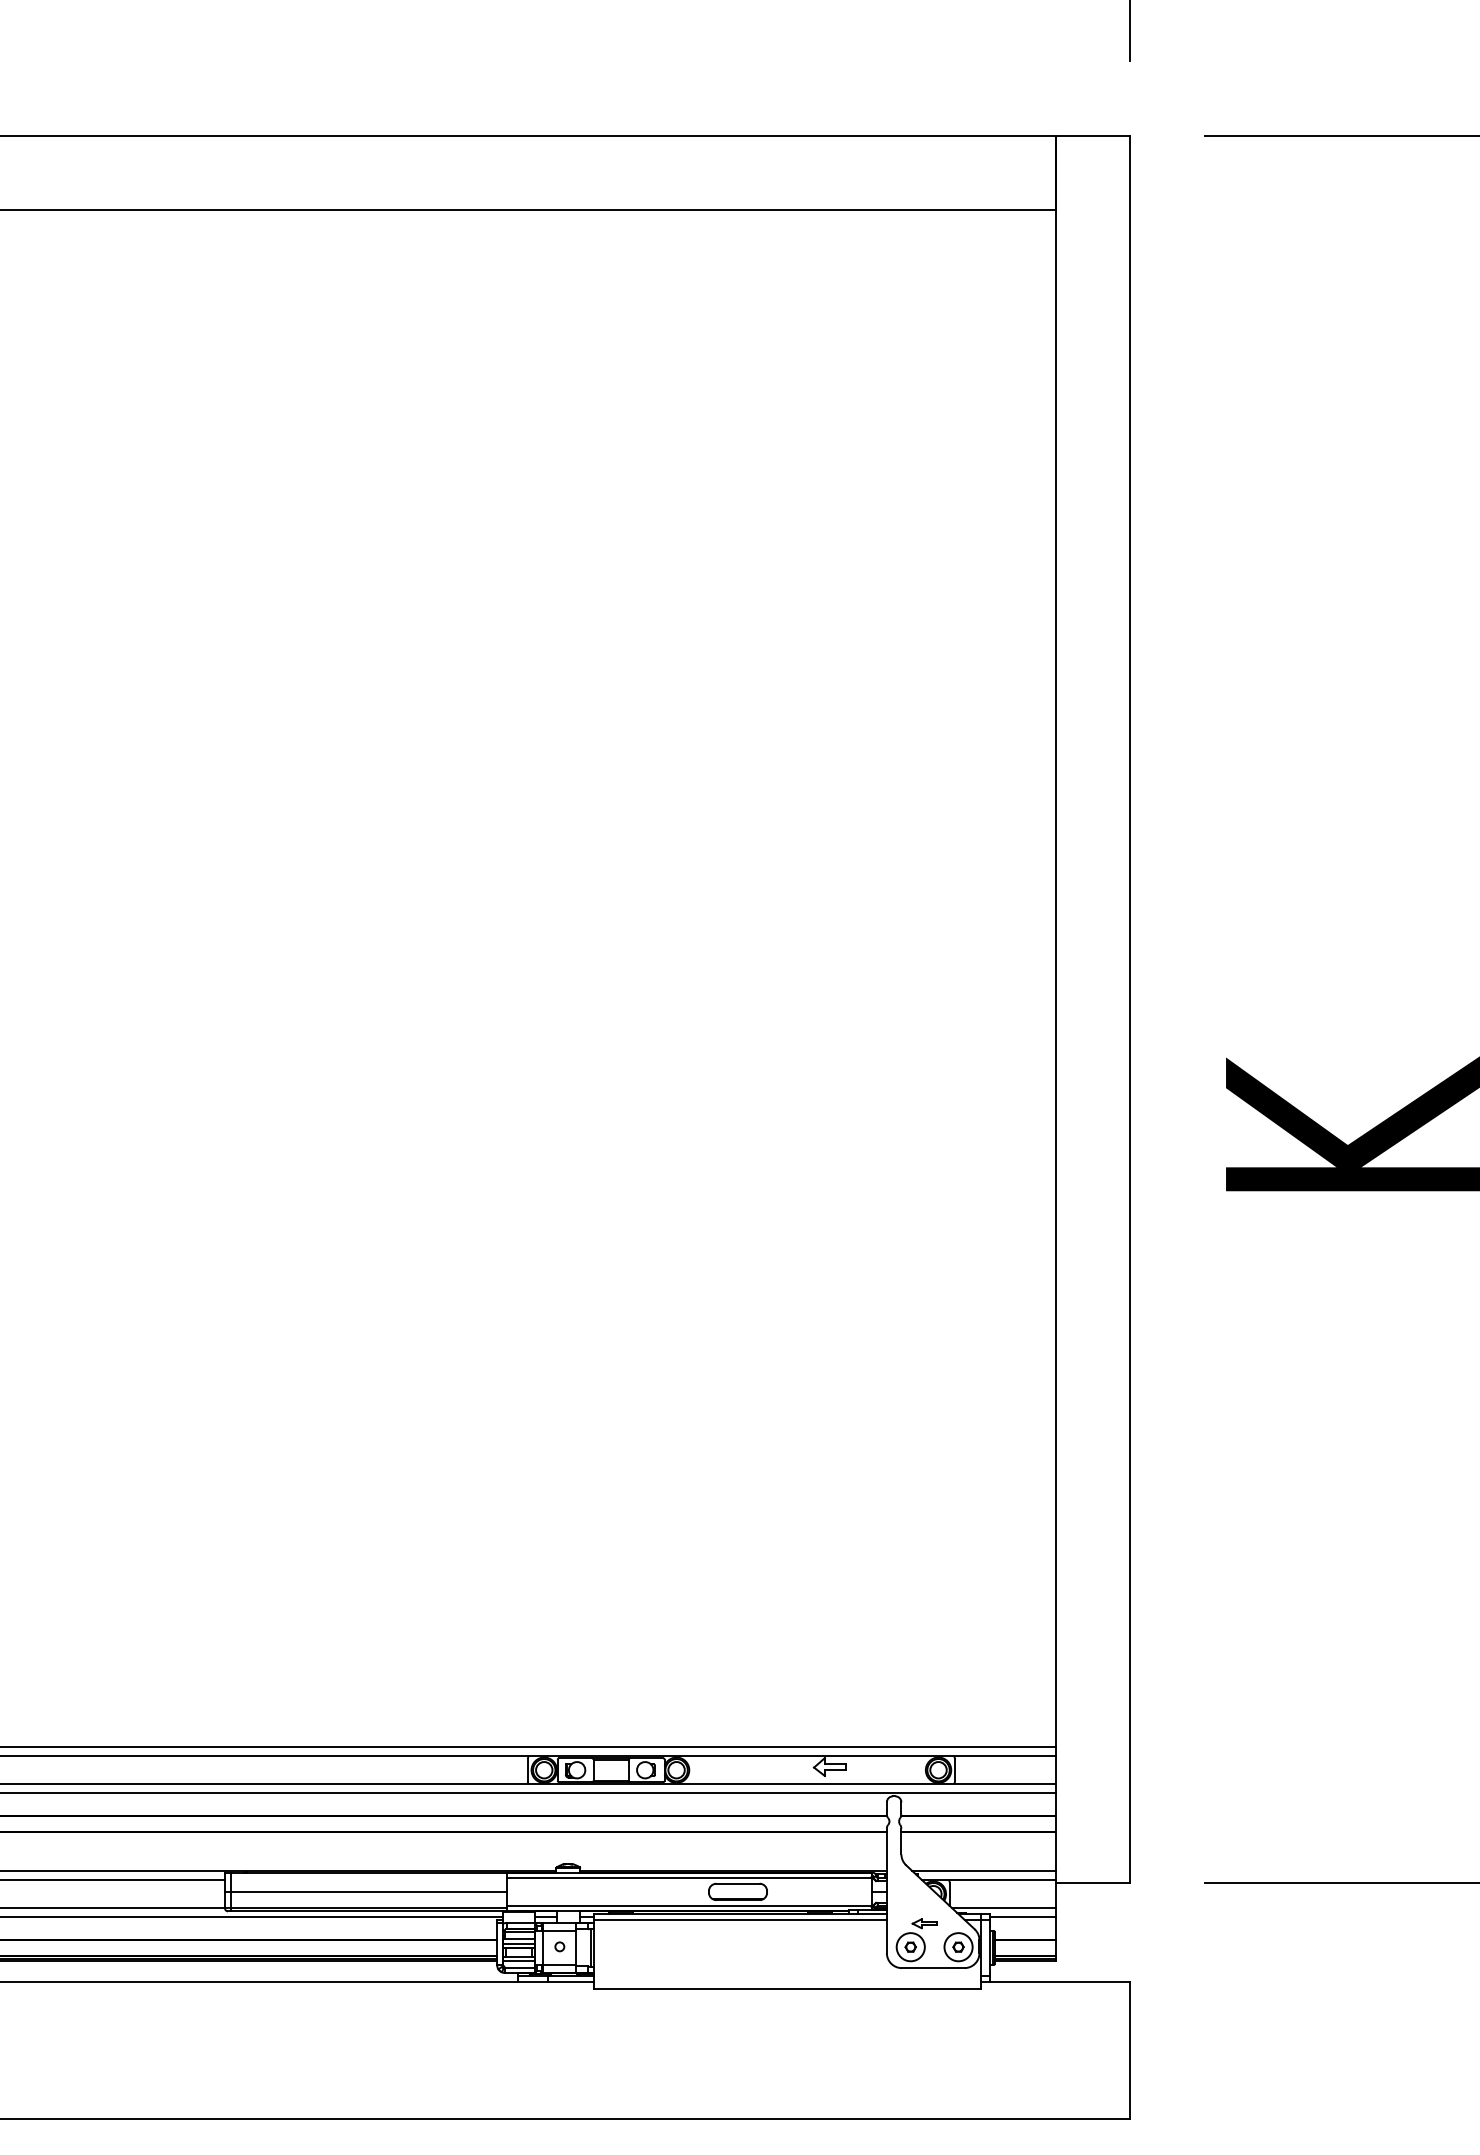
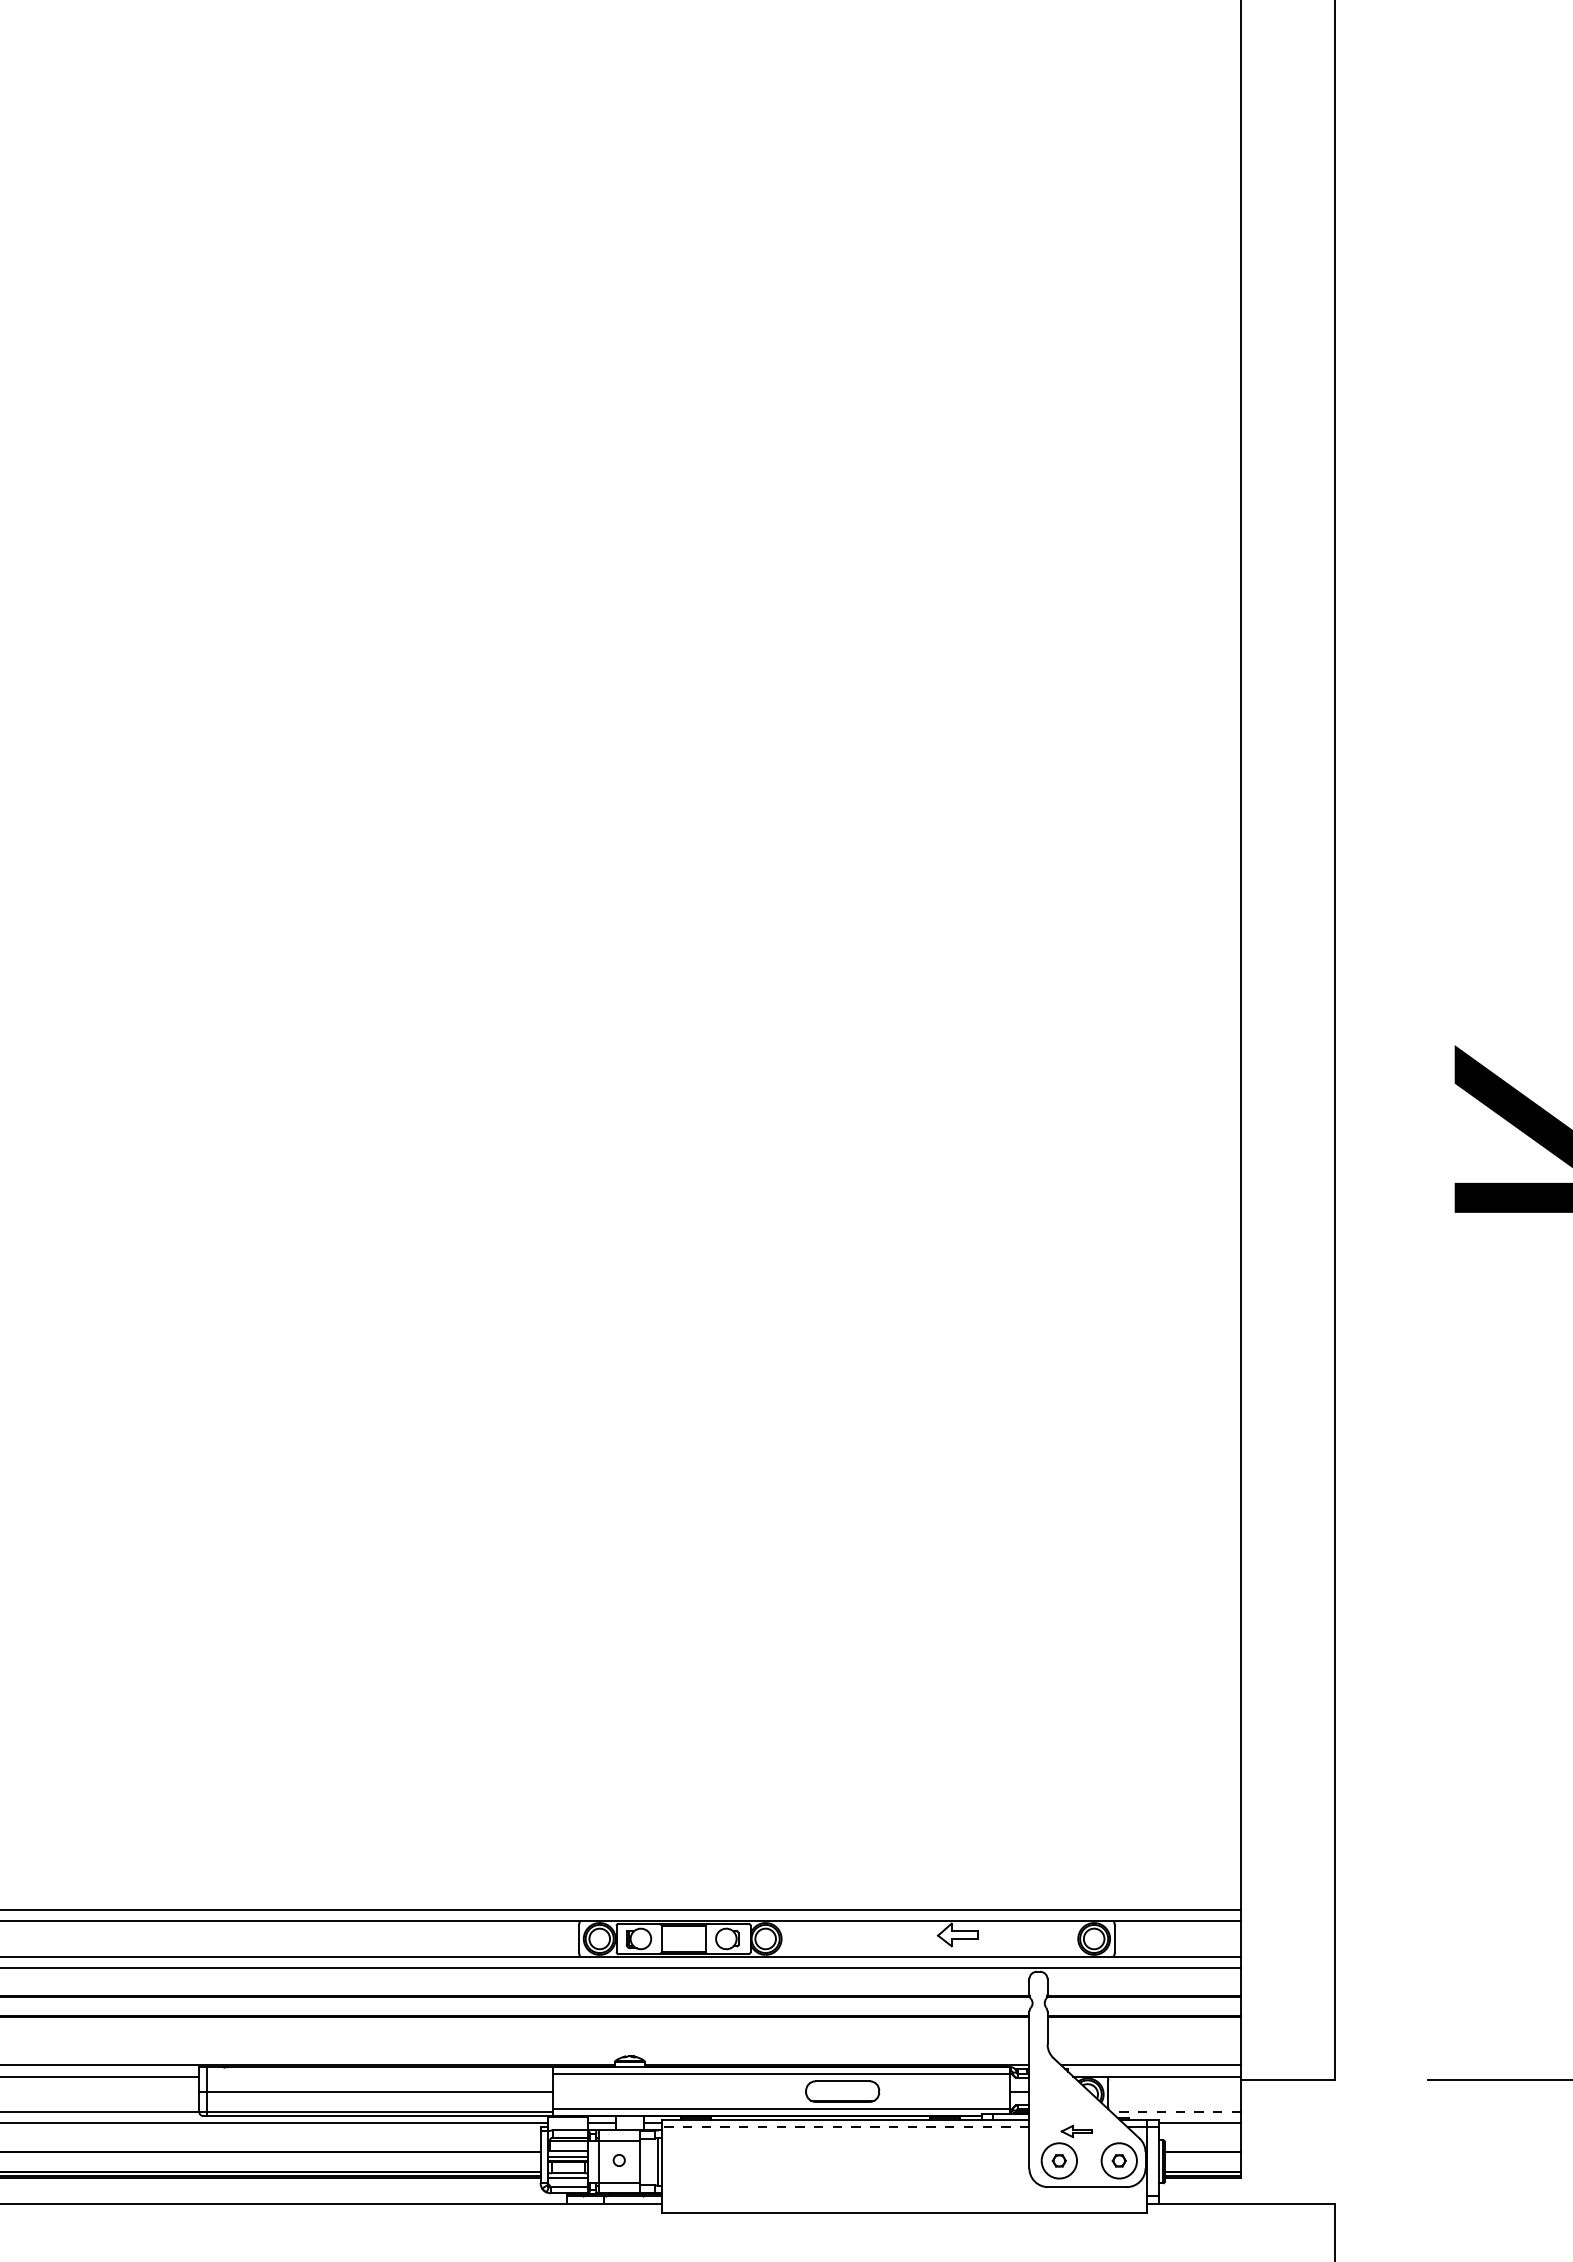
line: (1003, 1908) -> (1175, 2112), solid -> dashed
line: (740, 1920) -> (845, 2127), solid -> dashed

